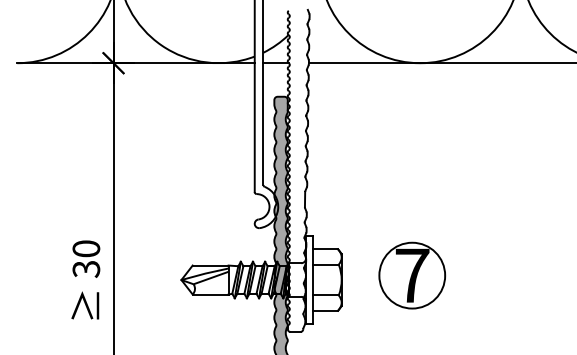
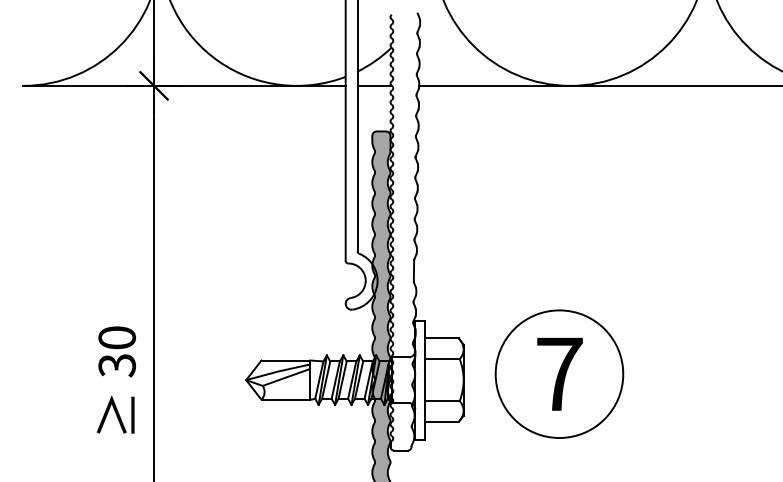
circle: (412, 275) -> (559, 373), size x1.43

